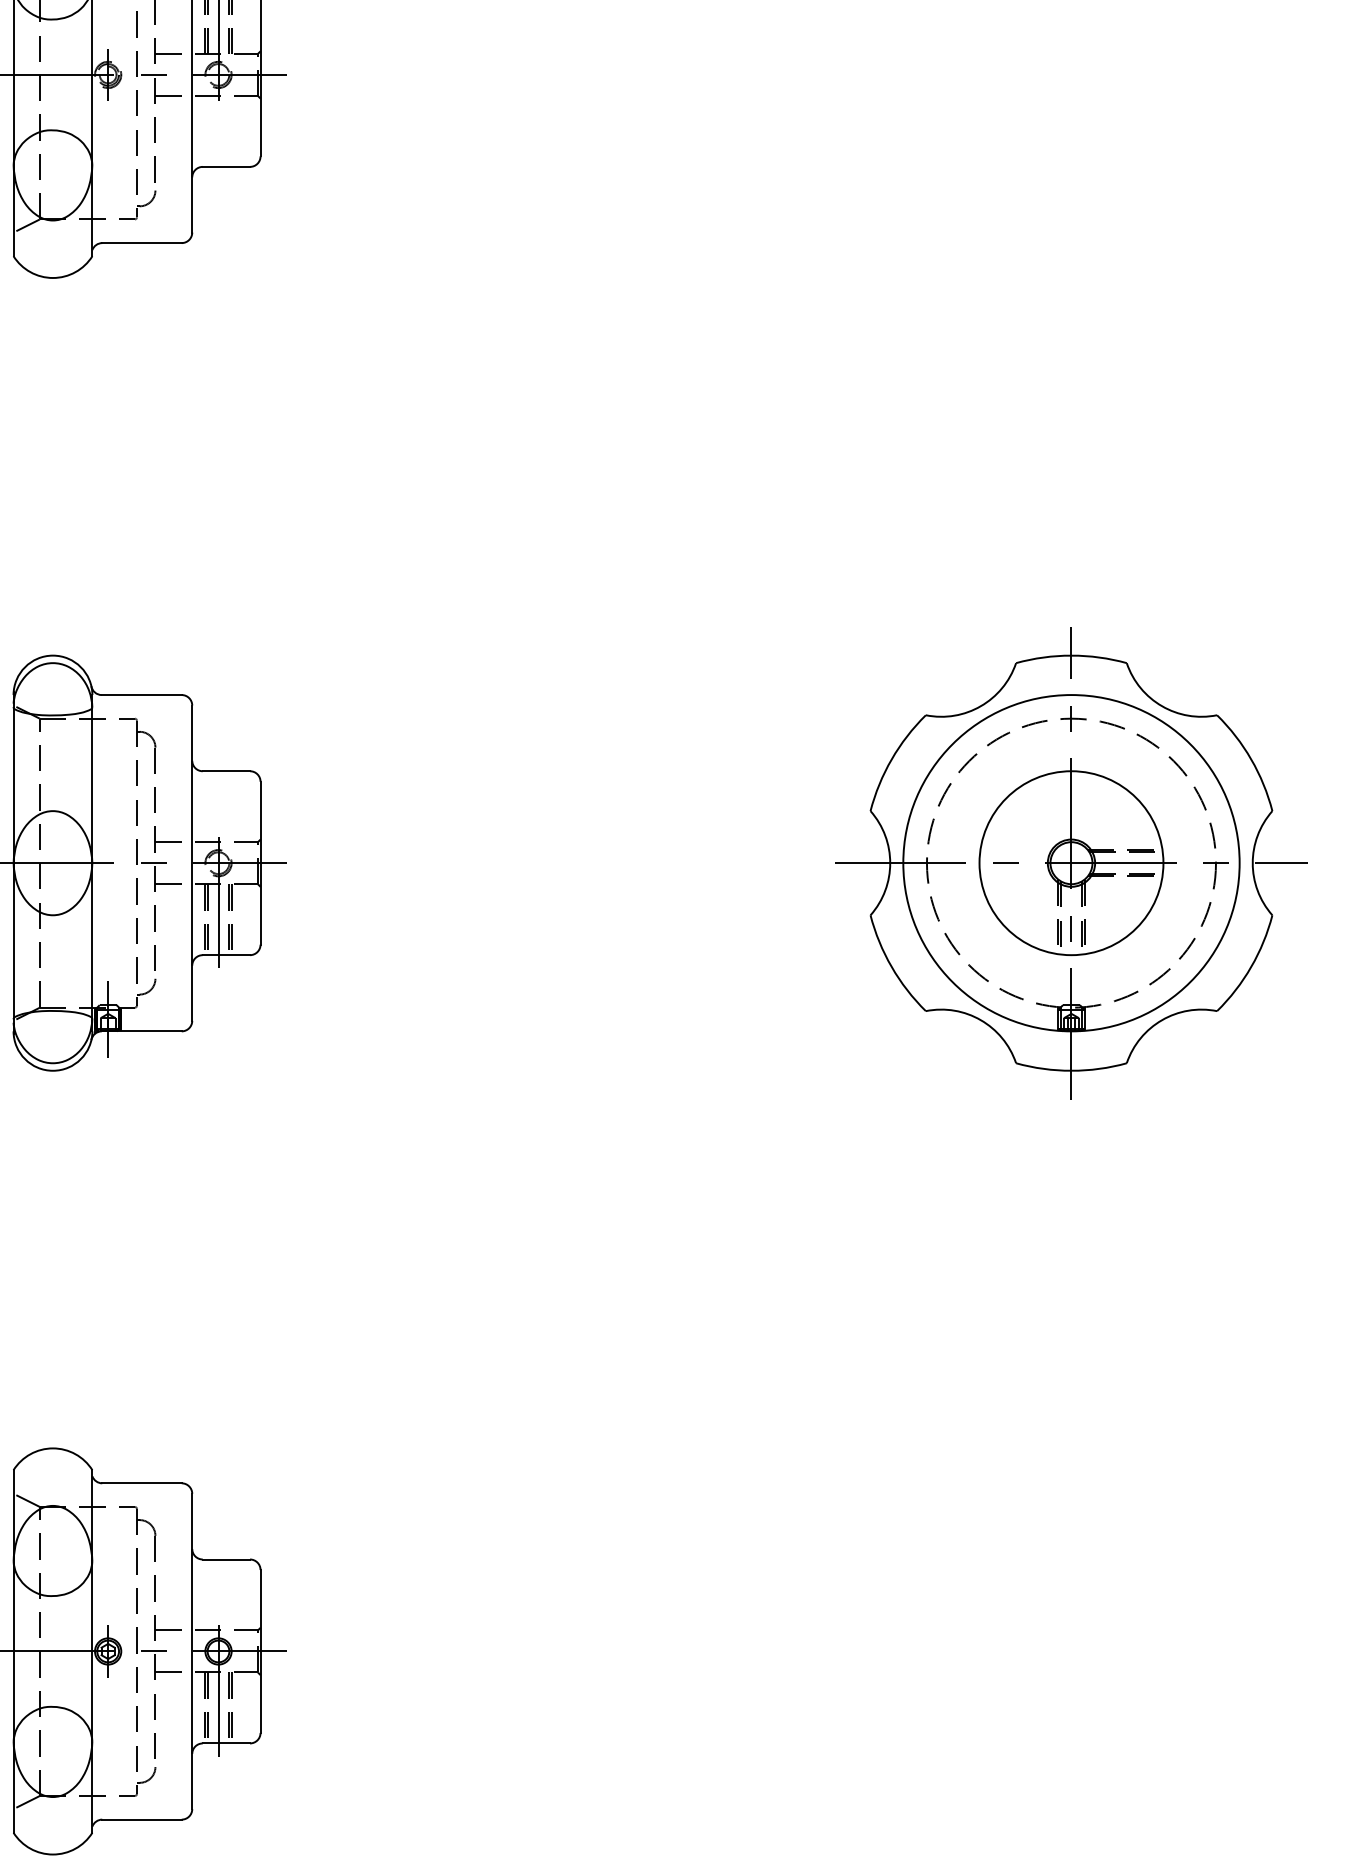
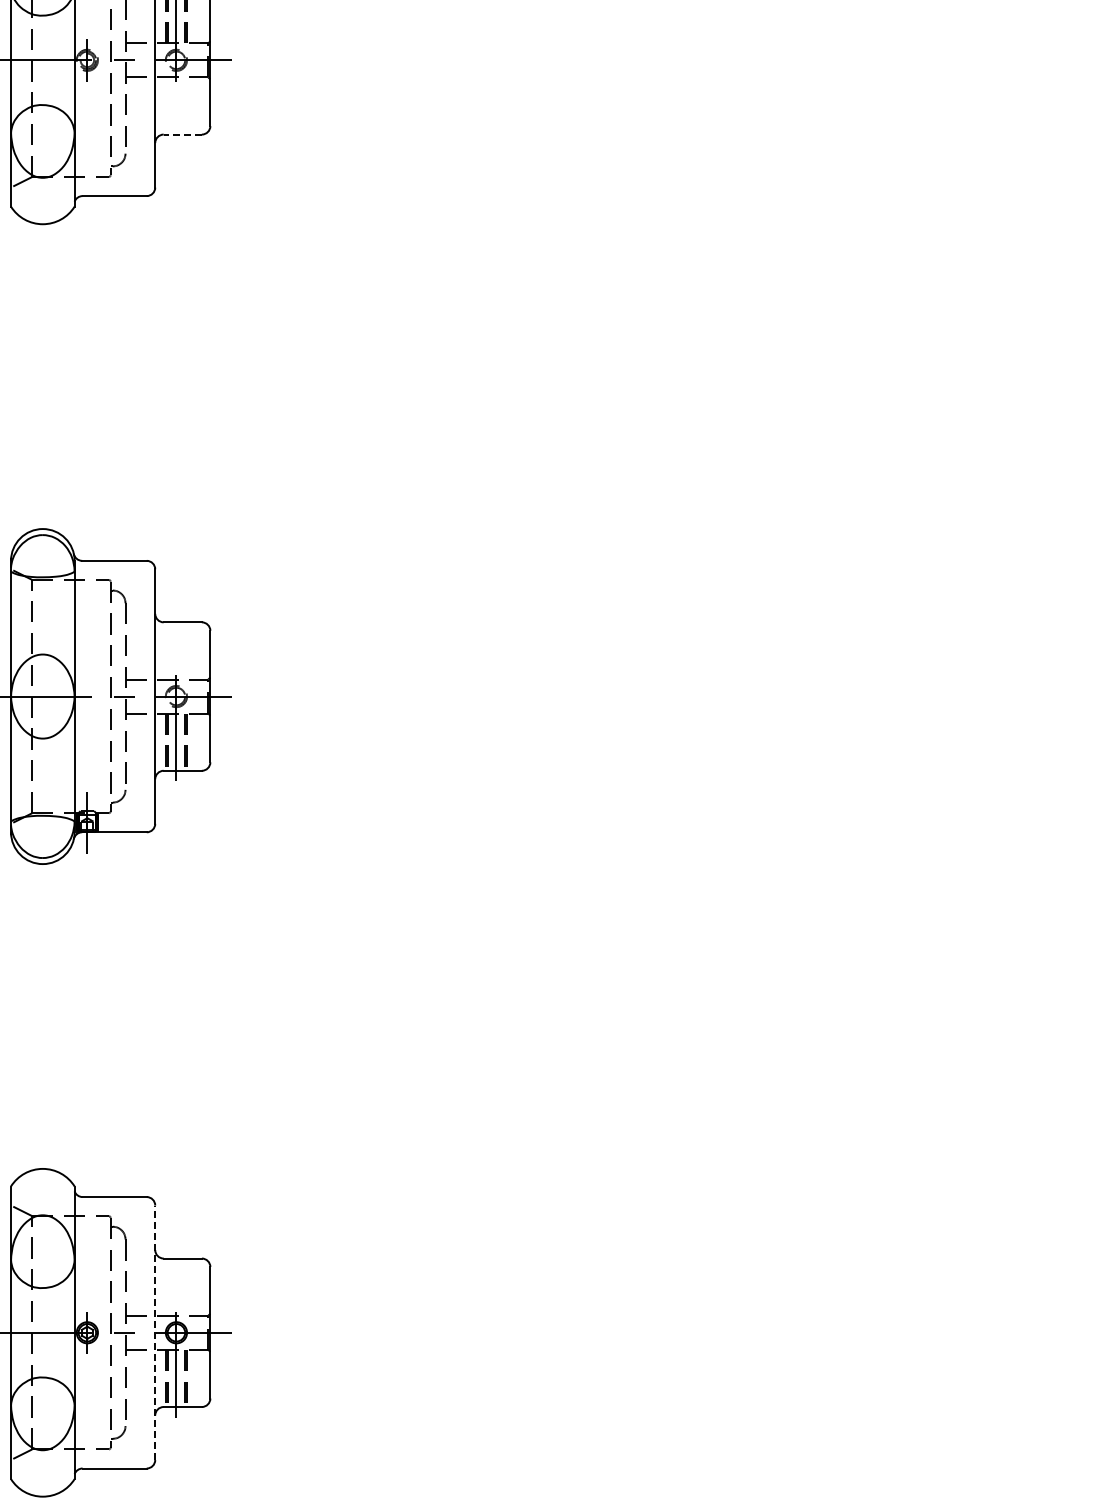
line: (226, 166) -> (182, 134), solid -> dashed
part: (1071, 863) -> (864, 696), removed
line: (192, 1651) -> (155, 1332), solid -> dashed

